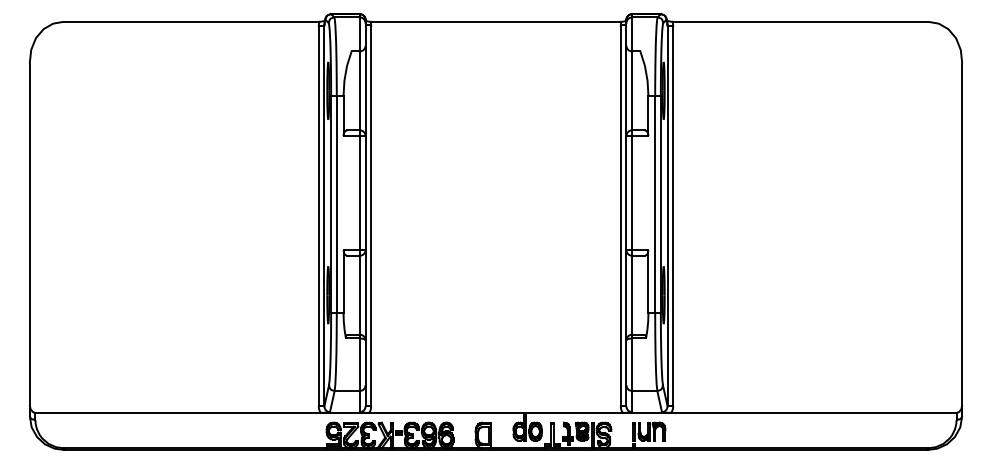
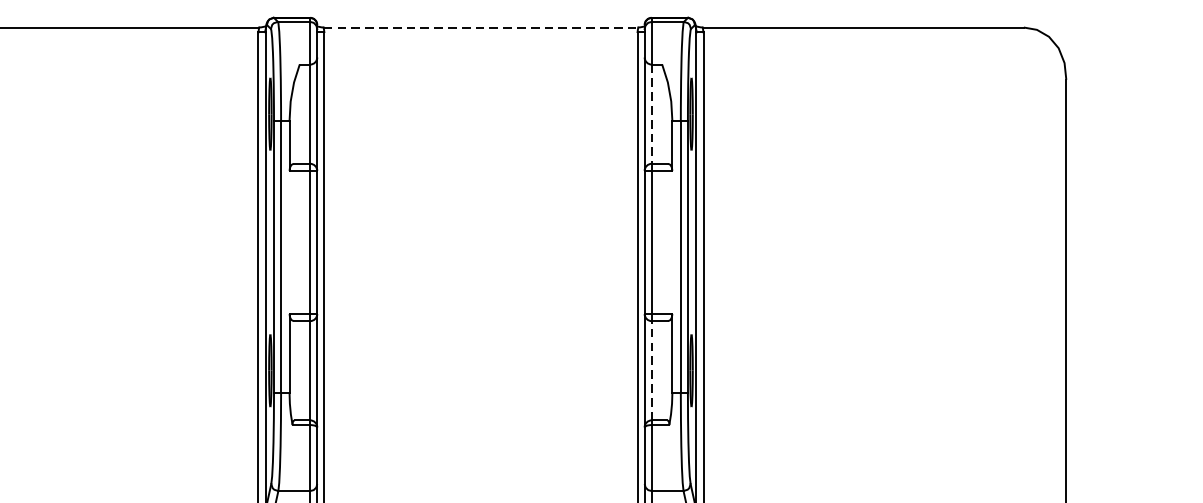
line: (496, 21) -> (481, 27), solid -> dashed
line: (632, 90) -> (652, 113), solid -> dashed
line: (632, 295) -> (652, 371), solid -> dashed

